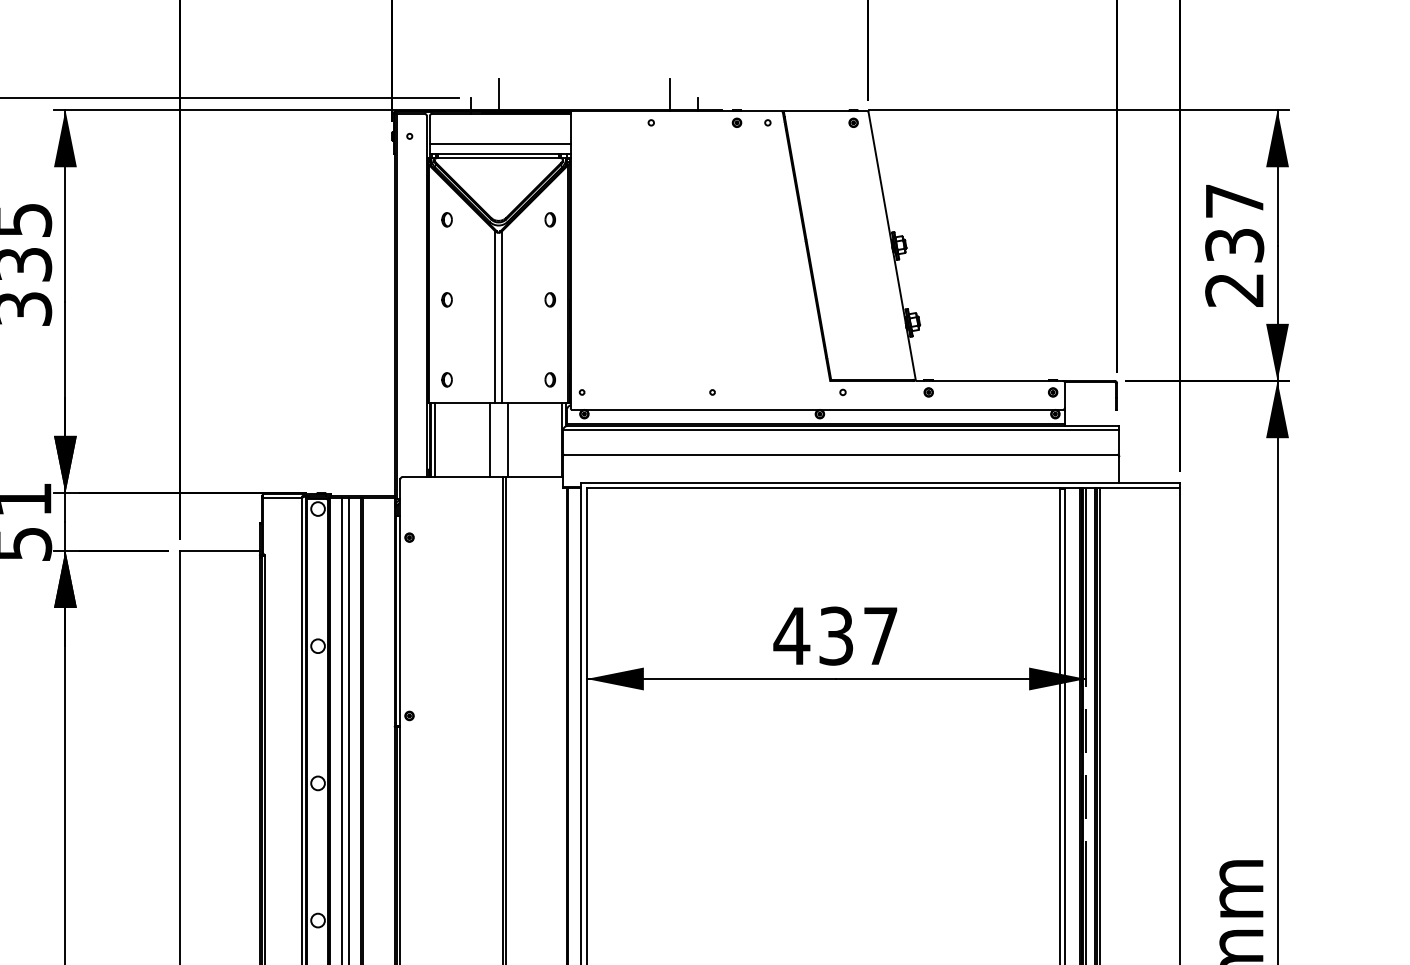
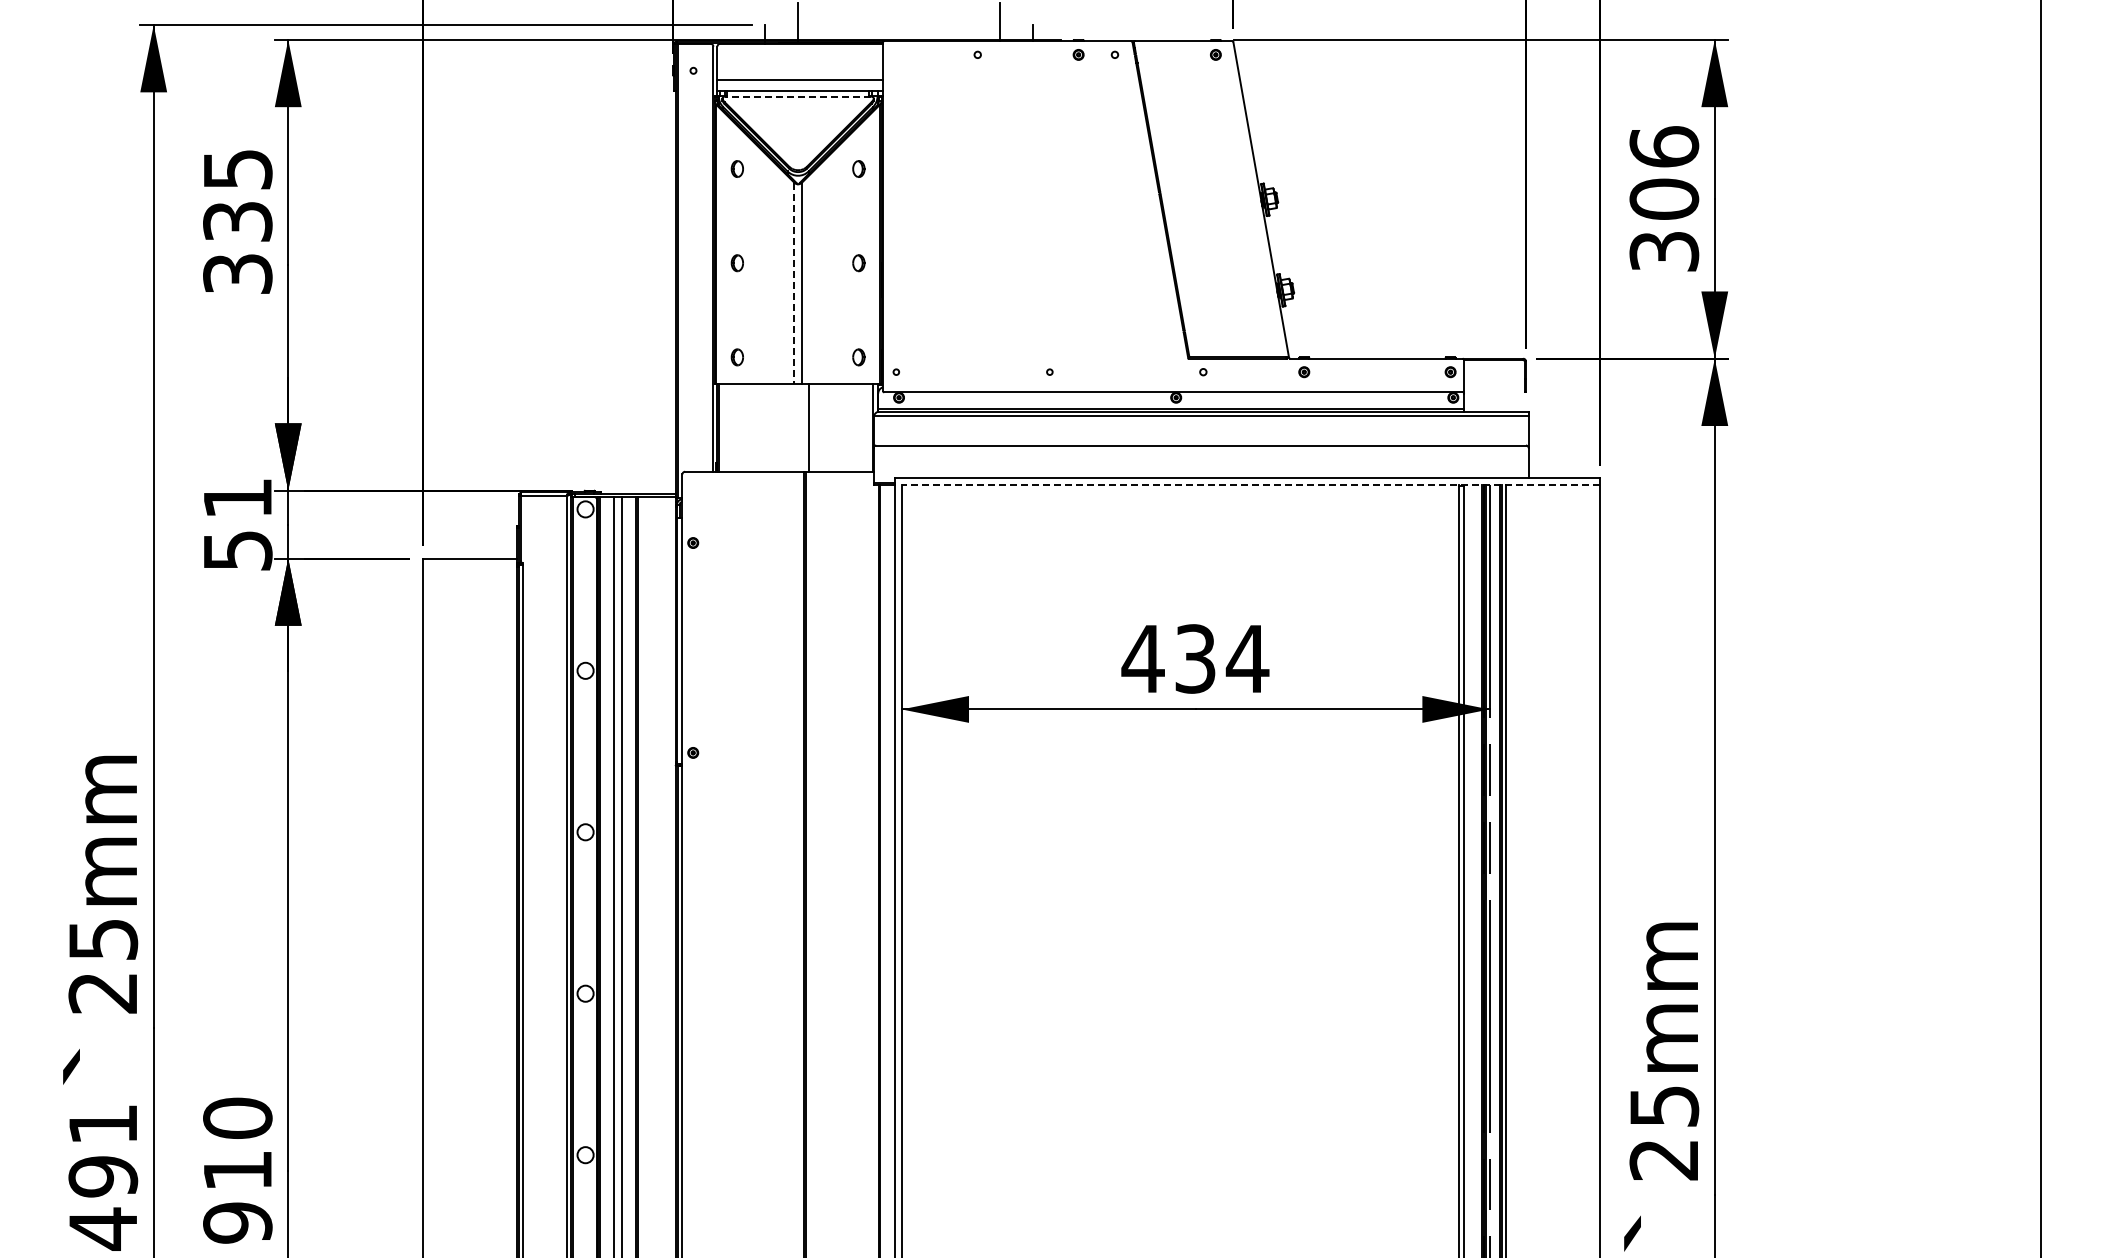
line: (498, 158) -> (798, 96), solid -> dashed
text: (1234, 244) -> (1664, 198), 237 -> 306
line: (495, 317) -> (794, 283), solid -> dashed
line: (435, 439) -> (723, 427), removed
line: (489, 439) -> (787, 427), removed
line: (883, 488) -> (1250, 485), solid -> dashed
text: (880, 635) -> (1247, 658), 437 -> 434

